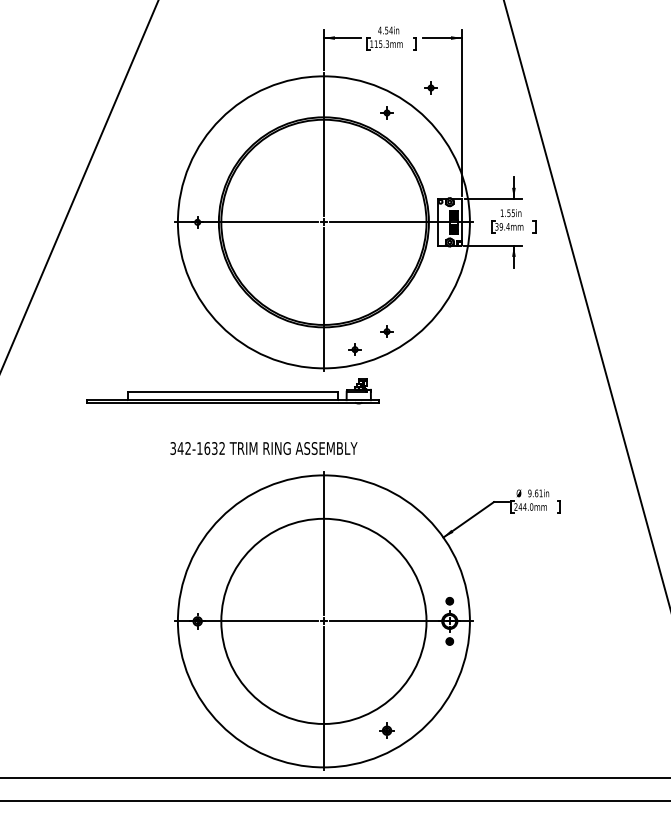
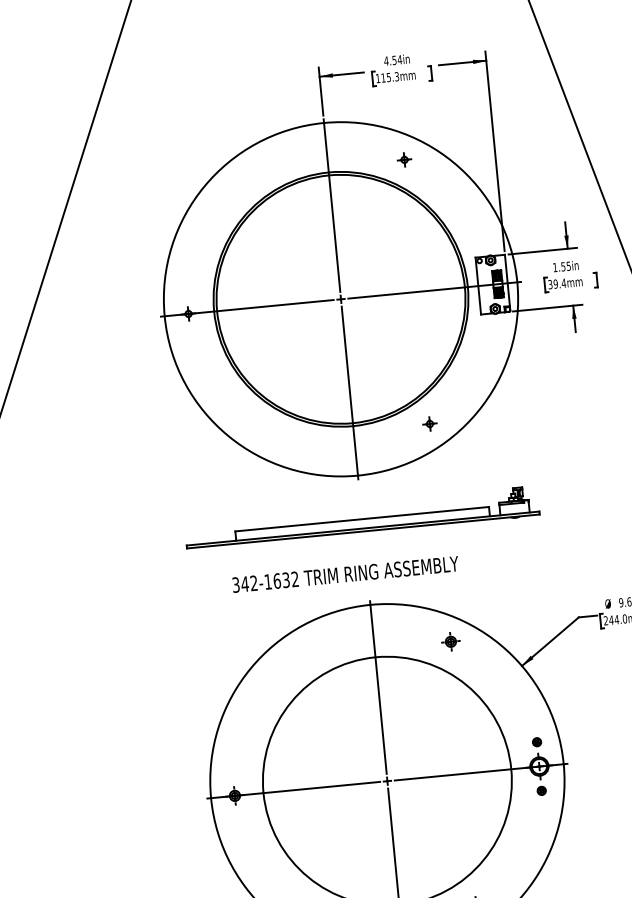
part: (430, 87) -> (454, 124), removed
part: (354, 349) -> (392, 449), removed
part: (232, 391) -> (361, 518), moved
text: (263, 448) -> (345, 574), moved
part: (386, 511) -> (450, 641), added

